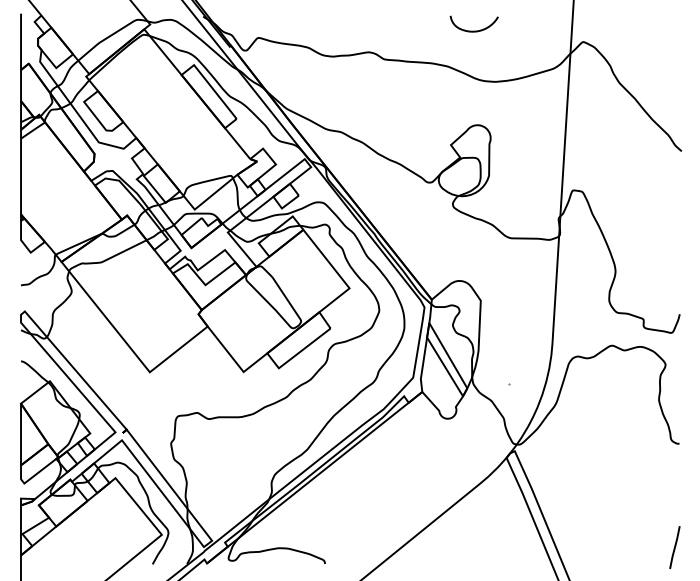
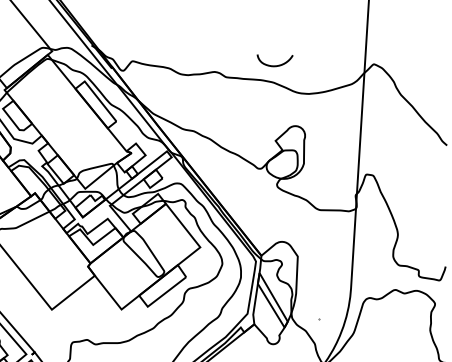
curve: (473, 30) -> (274, 65), moved

